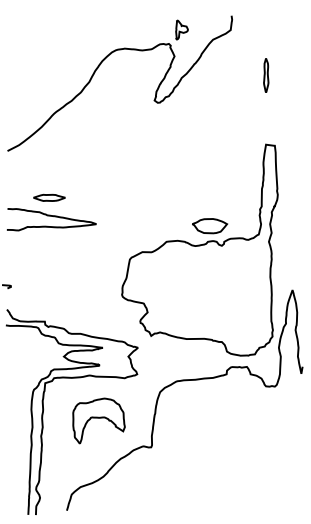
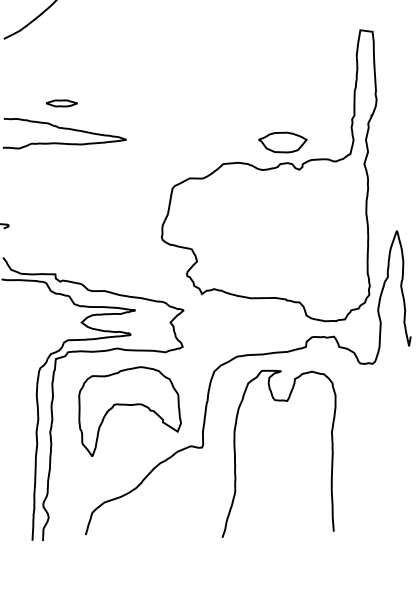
part: (49, 197) -> (61, 103), size x0.71
part: (98, 420) -> (129, 410), size x1.43
curve: (176, 457) -> (236, 461), added

